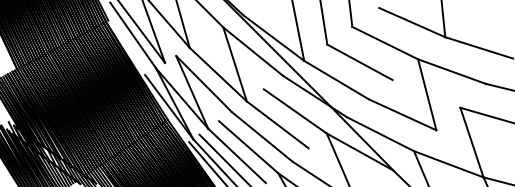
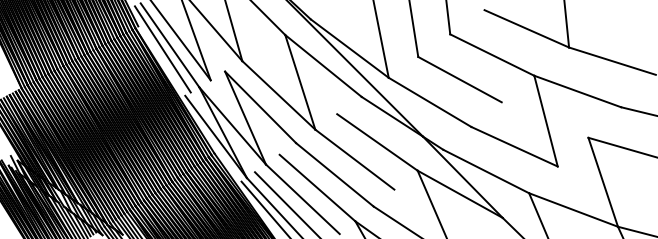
line: (127, 38) -> (162, 49), added

